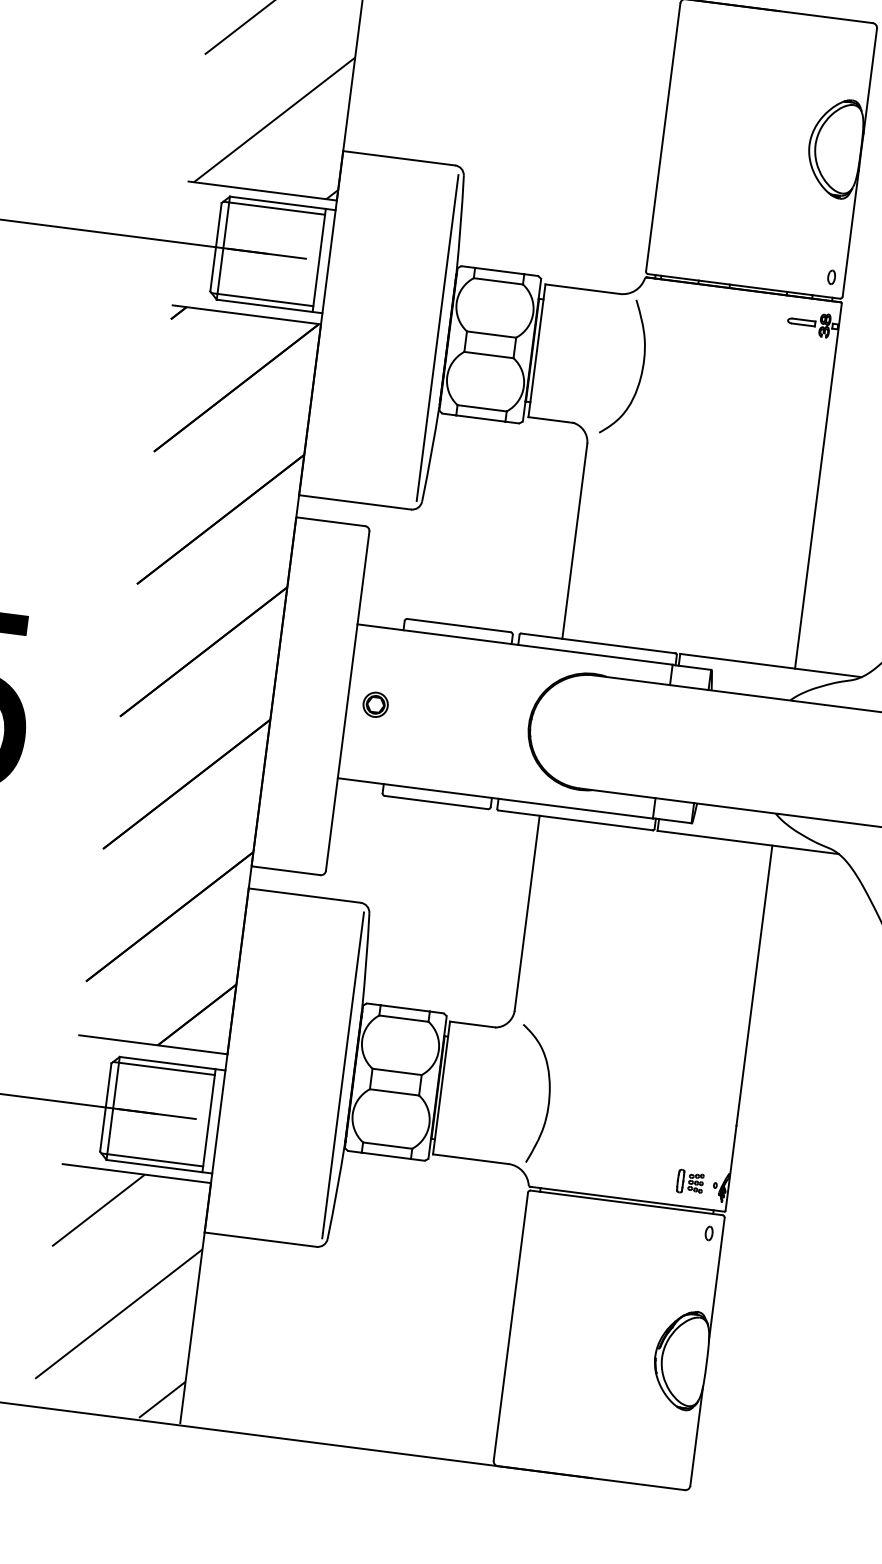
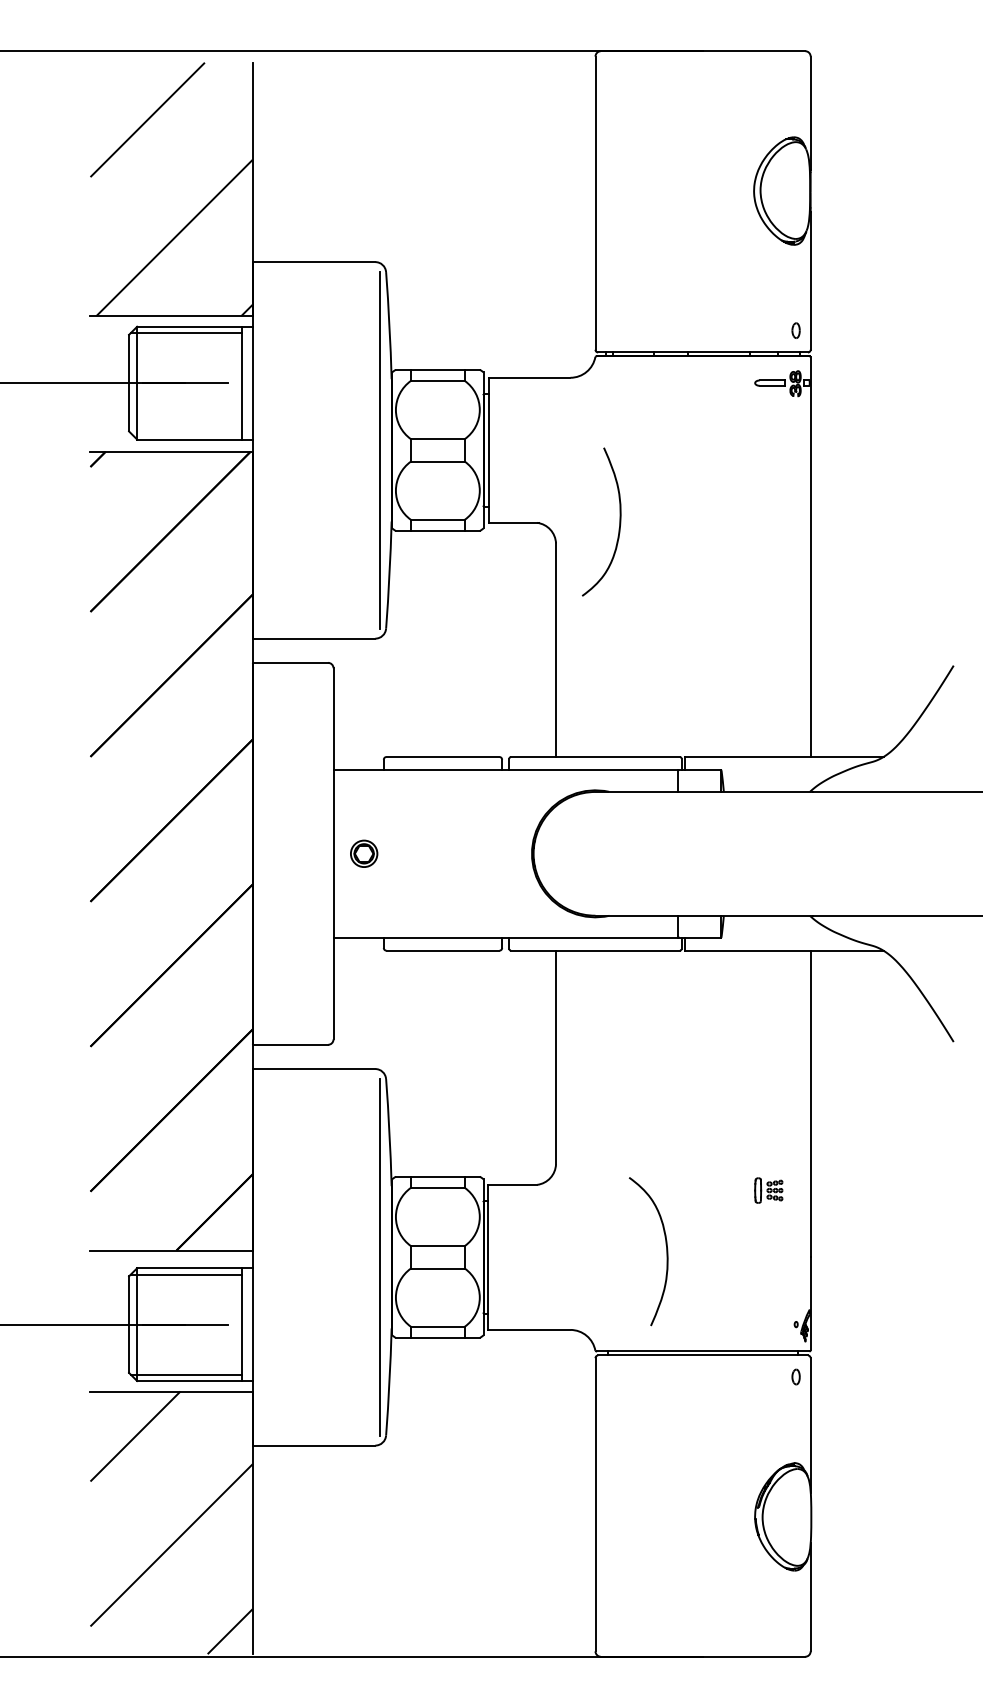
line: (262, 299) -> (186, 433), removed
curve: (641, 369) -> (619, 521), moved
curve: (548, 1096) -> (666, 1251), moved
part: (690, 1182) -> (768, 1190), moved

